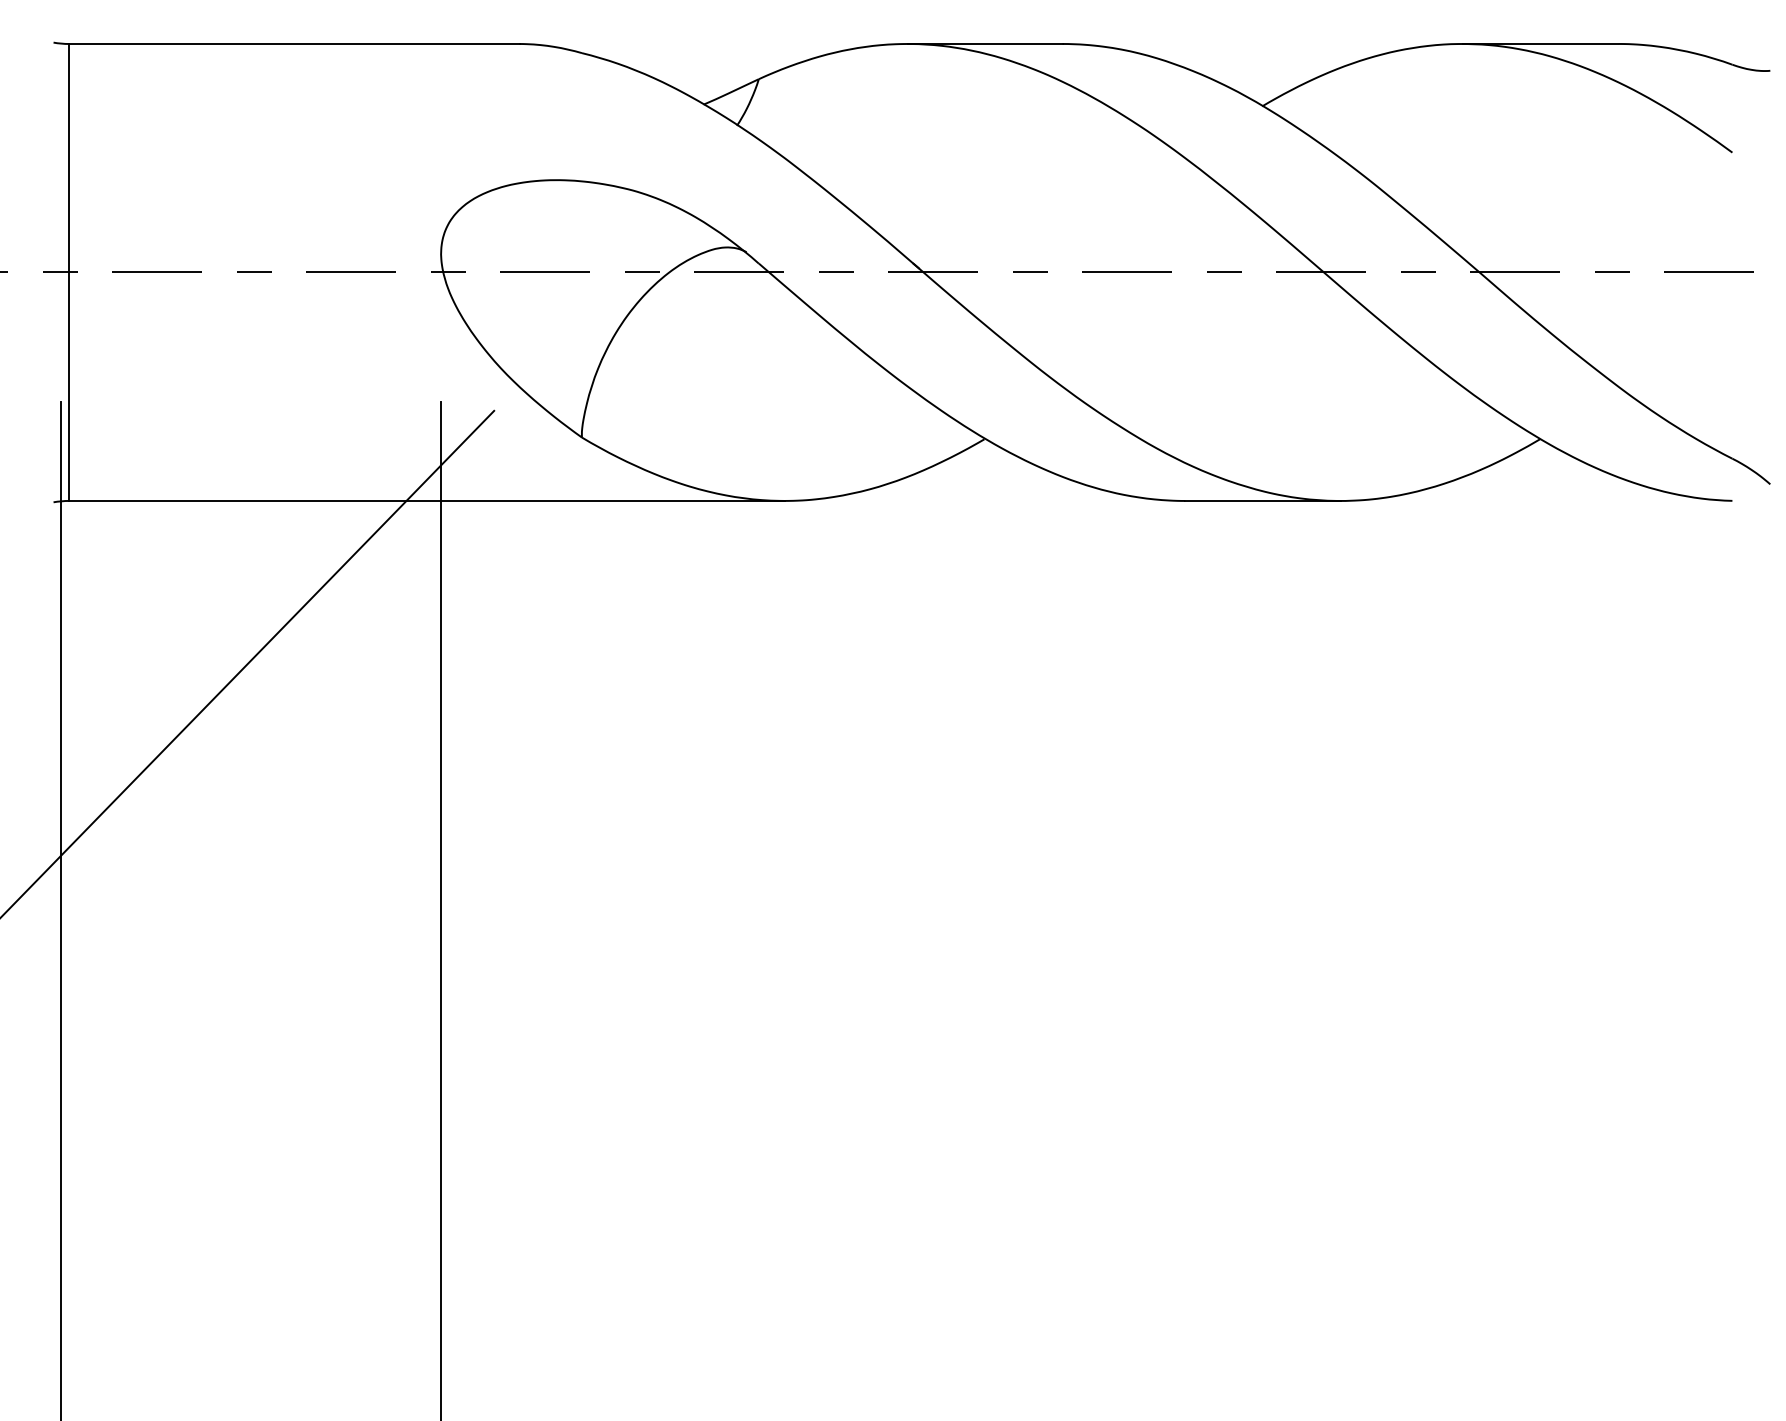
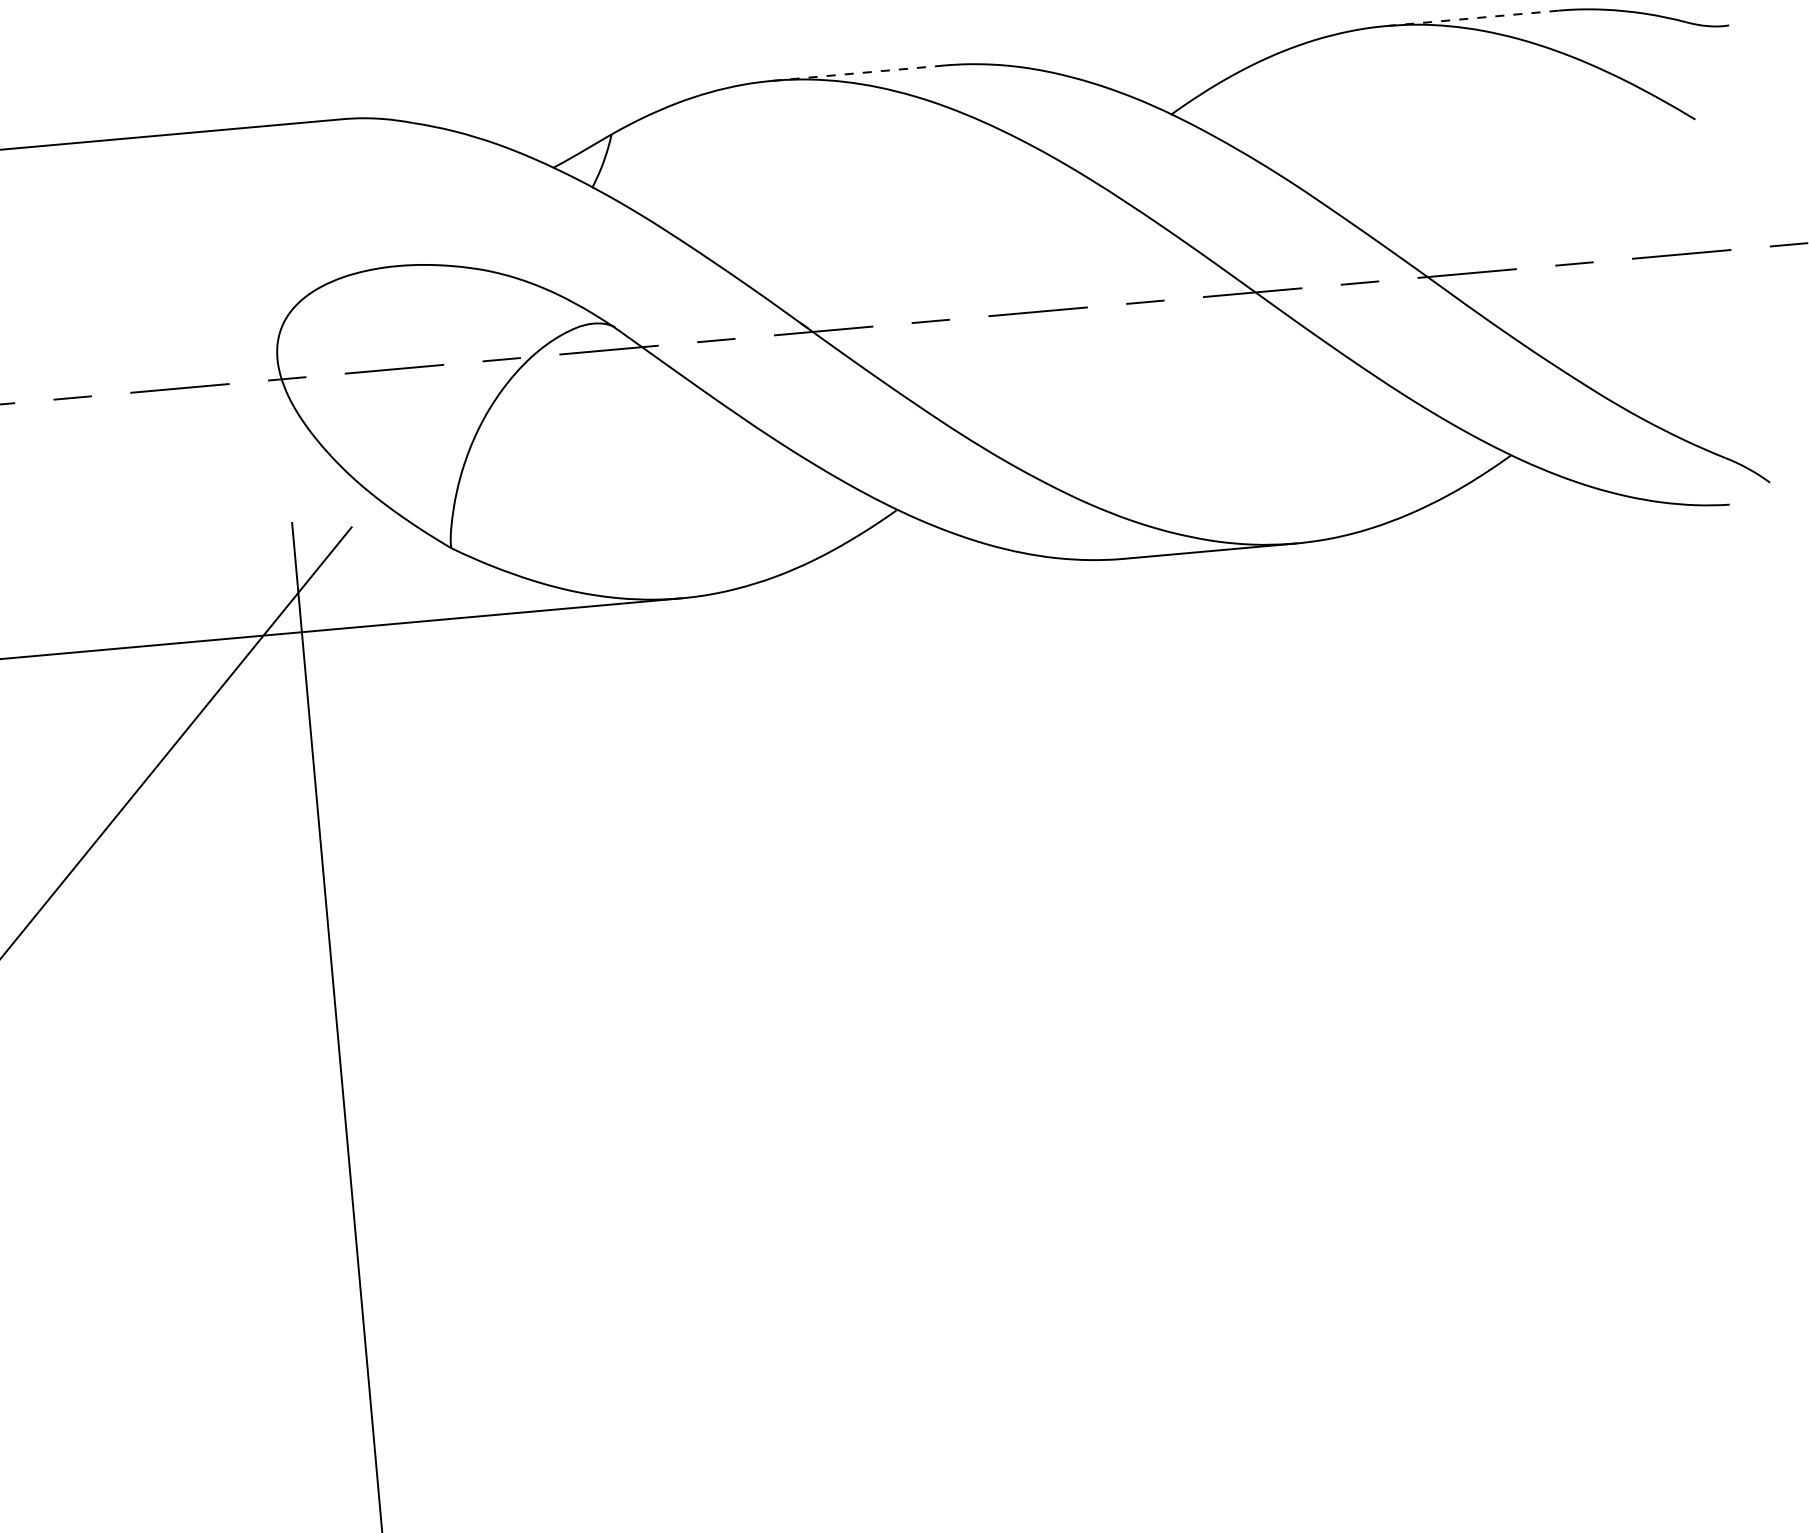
line: (984, 43) -> (857, 72), solid -> dashed
line: (1540, 43) -> (1472, 17), solid -> dashed

